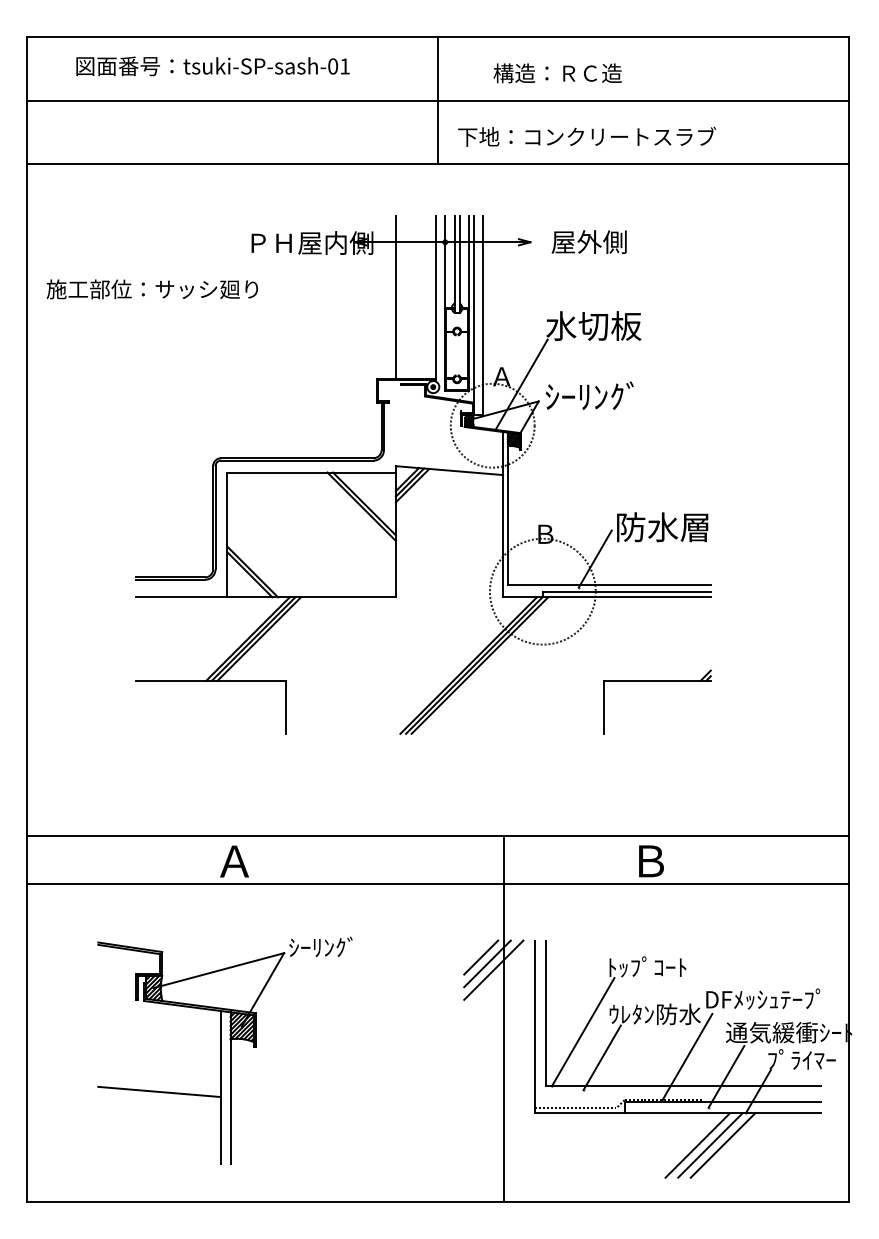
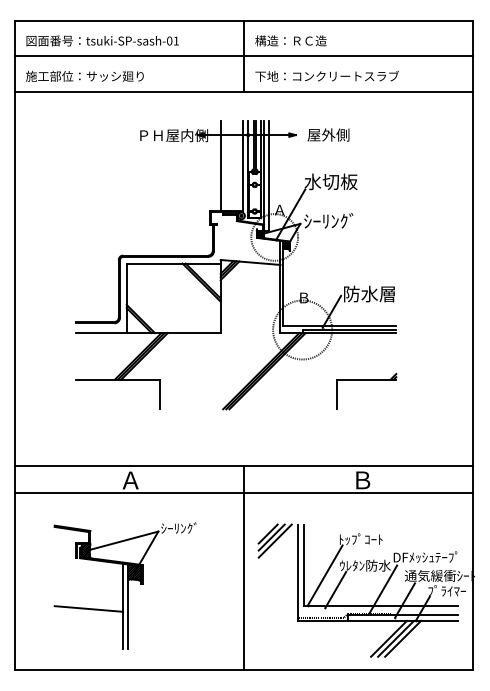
text: (212, 65) -> (102, 40), moved
text: (556, 72) -> (290, 40), moved
text: (151, 287) -> (84, 75), moved
line: (504, 1019) -> (244, 568), moved

